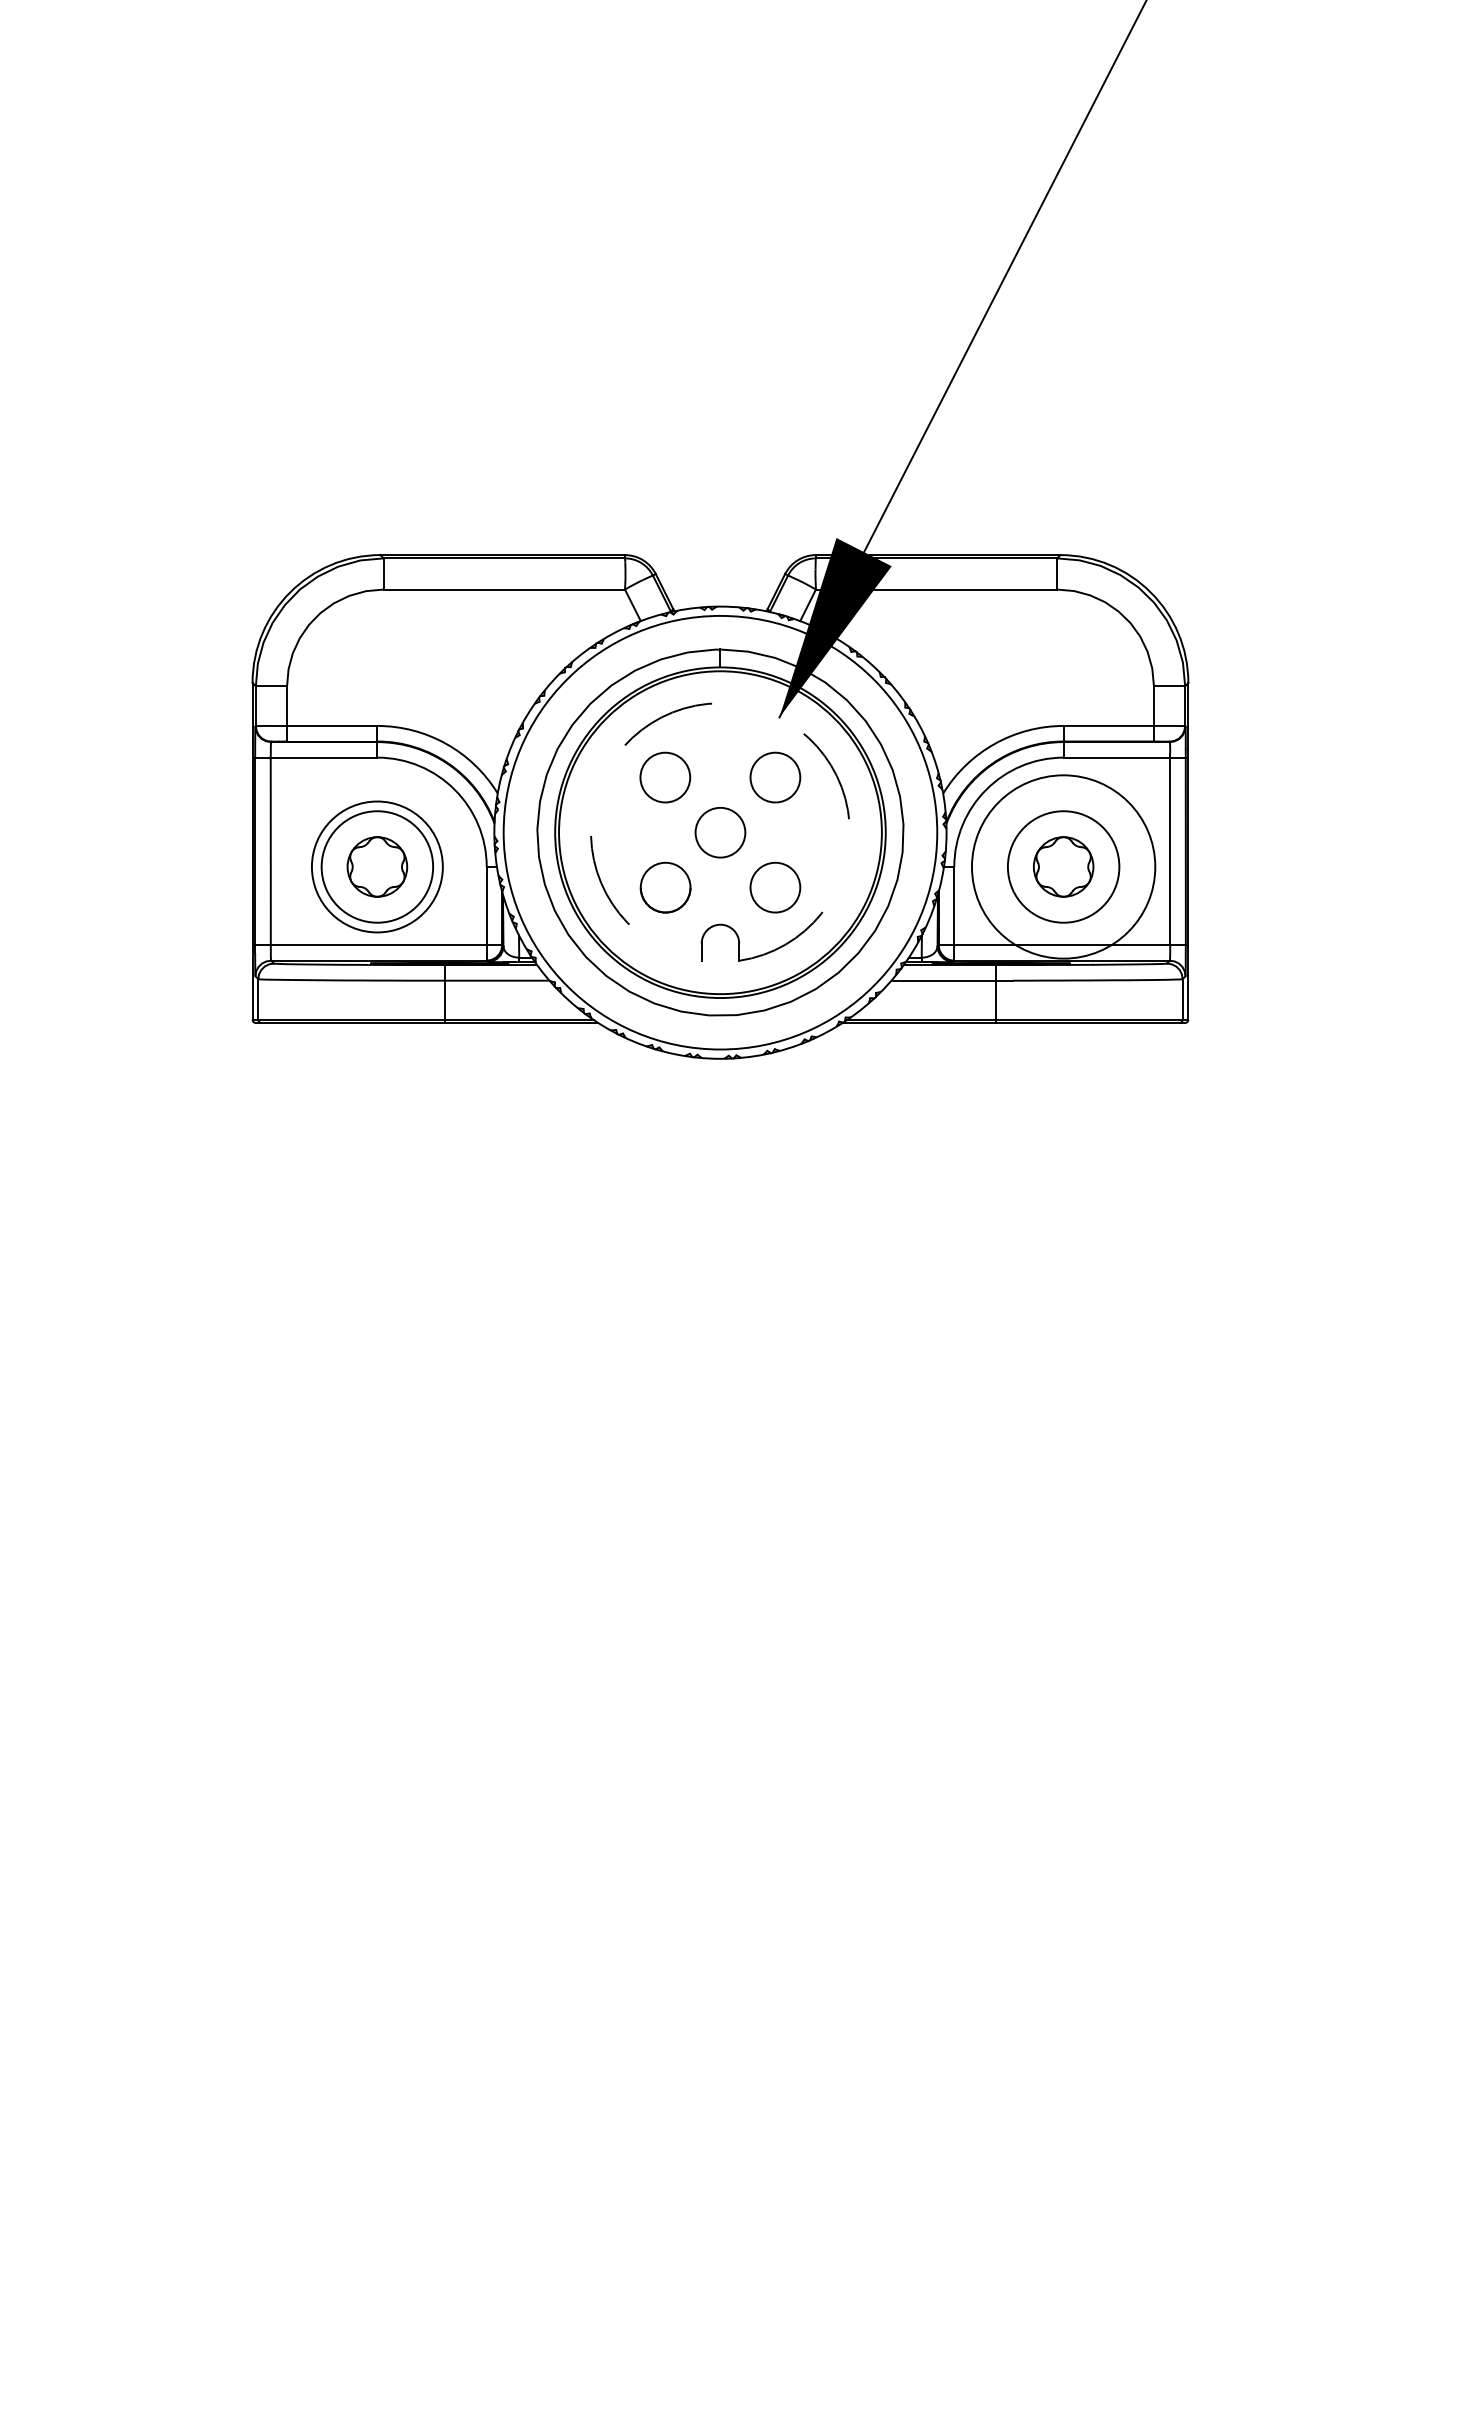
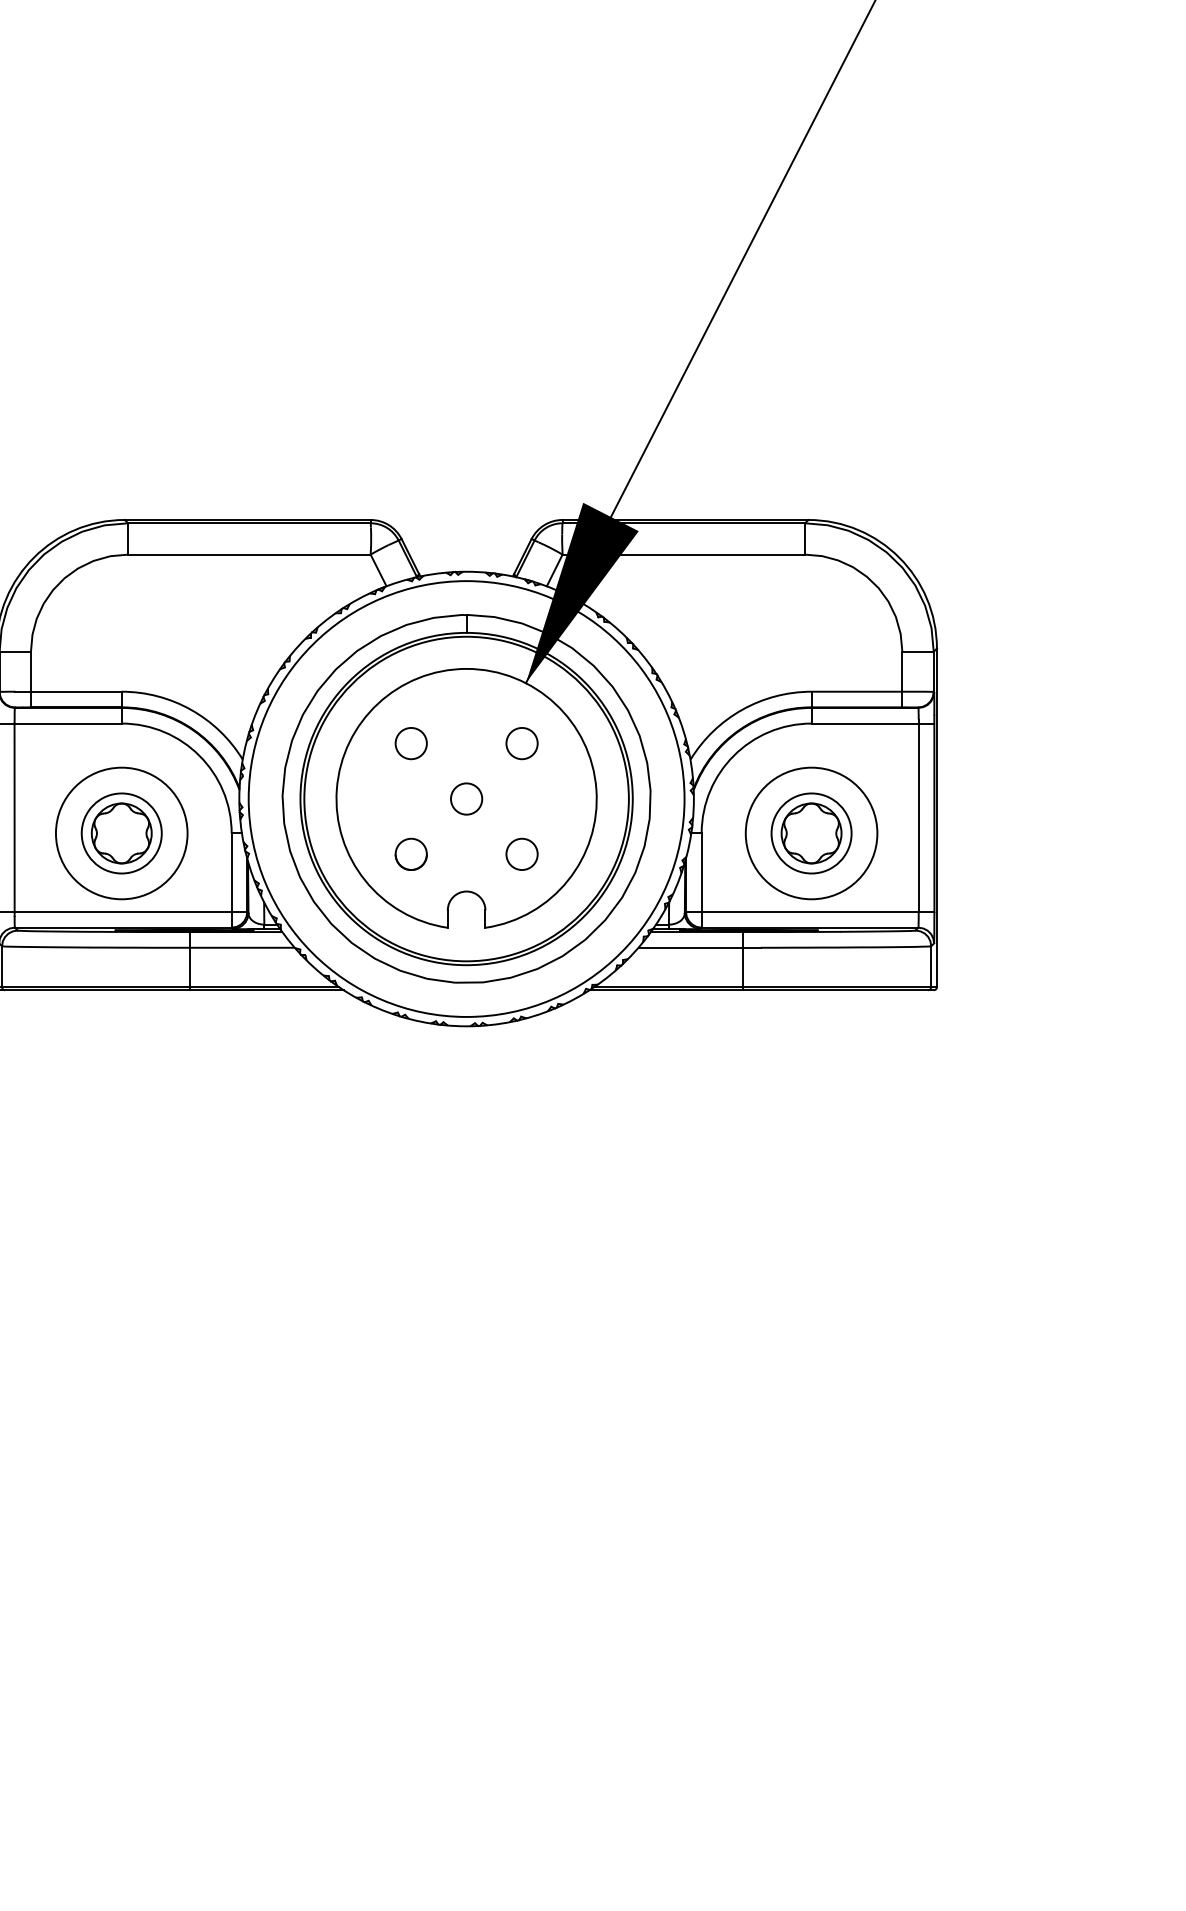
arc: (720, 703) -> (466, 669), dashed -> solid
circle: (665, 777) -> (411, 743), size x0.62
circle: (775, 777) -> (521, 743), size x0.62
circle: (720, 832) -> (466, 798), size x0.62
circle: (377, 866) -> (121, 832), size x0.71
circle: (1063, 866) -> (811, 832), size x0.71
circle: (1063, 866) -> (811, 832), size x0.71
circle: (664, 887) -> (410, 854), size x0.62
circle: (775, 887) -> (521, 854), size x0.62

